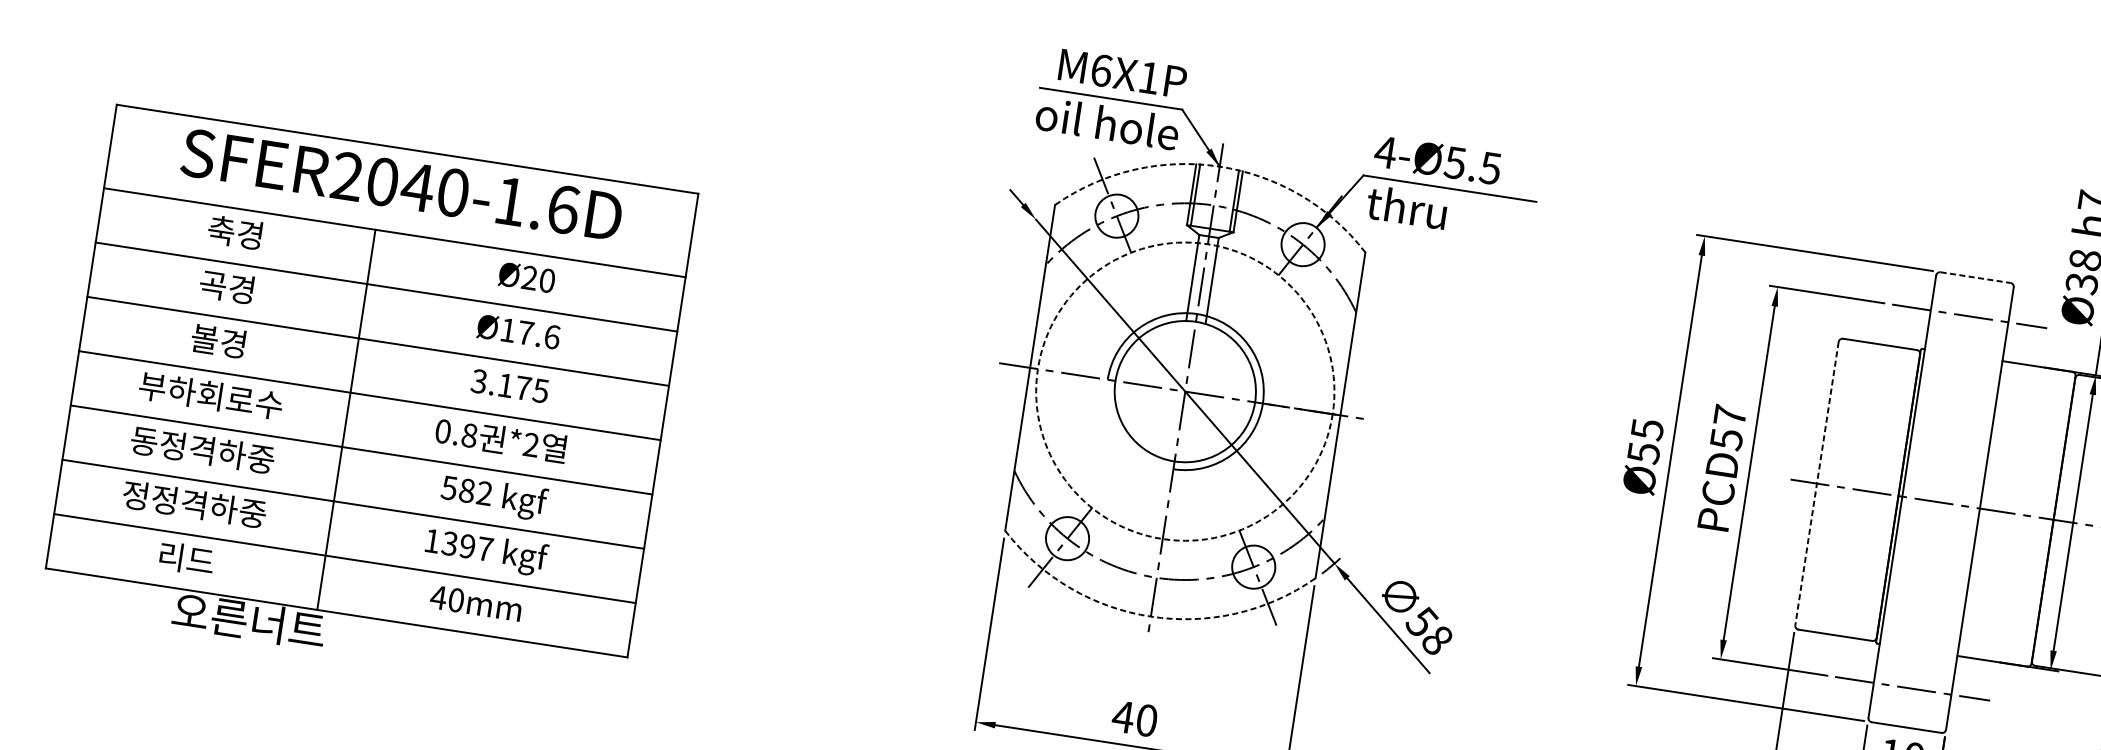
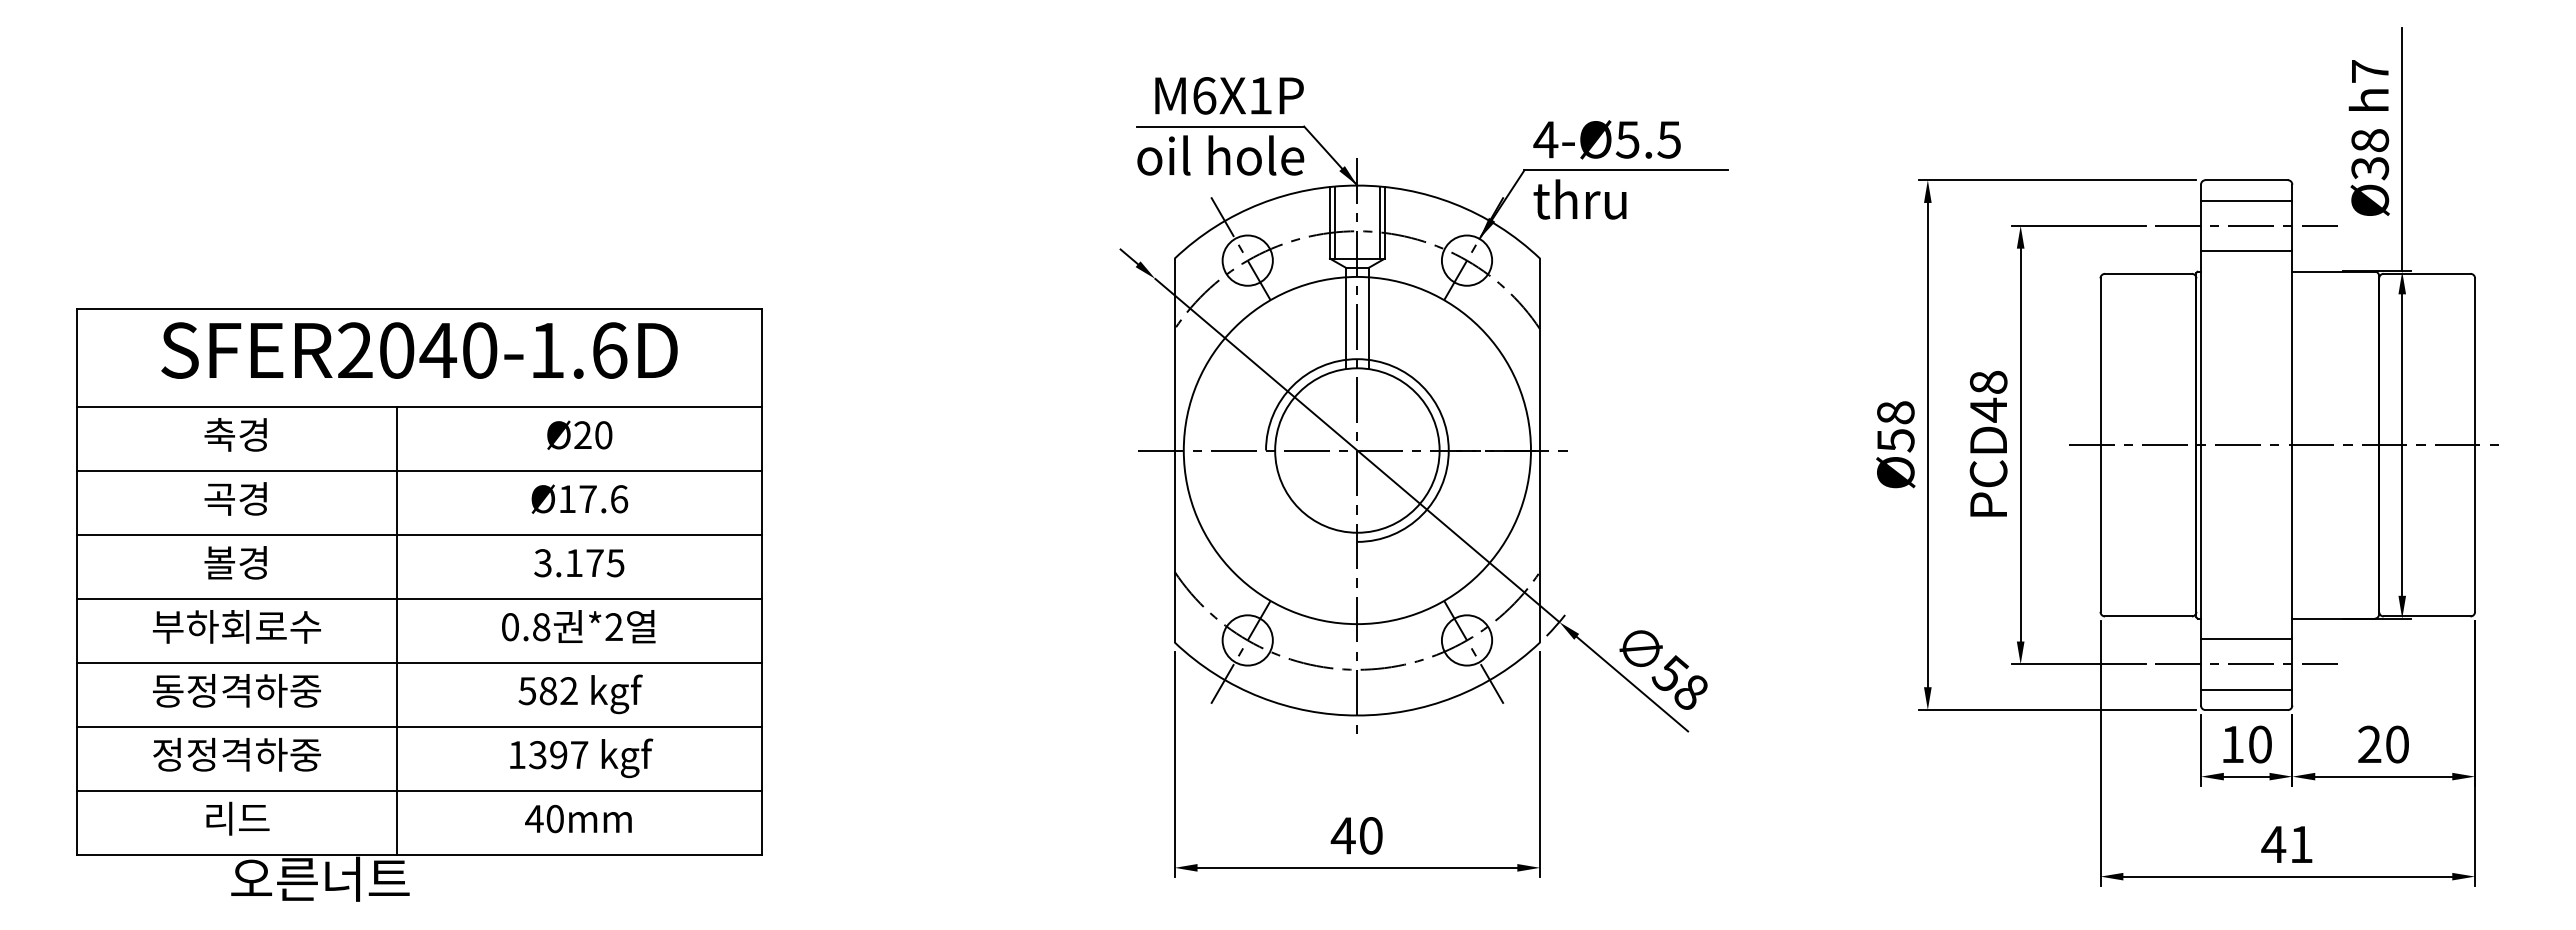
arc: (1219, 166) -> (1357, 185), dashed -> solid
line: (1976, 278) -> (2247, 180), dashed -> solid
line: (1972, 294) -> (2246, 200), added
line: (1966, 337) -> (2246, 250), added
circle: (1184, 391) -> (1356, 450), dashed -> solid
text: (1728, 427) -> (1988, 396), PCD57 -> PCD48
text: (1647, 429) -> (1895, 412), Ø55 -> Ø58
line: (1816, 483) -> (2100, 445), dashed -> solid
arc: (1150, 616) -> (1357, 715), dashed -> solid
line: (1915, 667) -> (2246, 639), added
line: (1909, 710) -> (2246, 689), added

